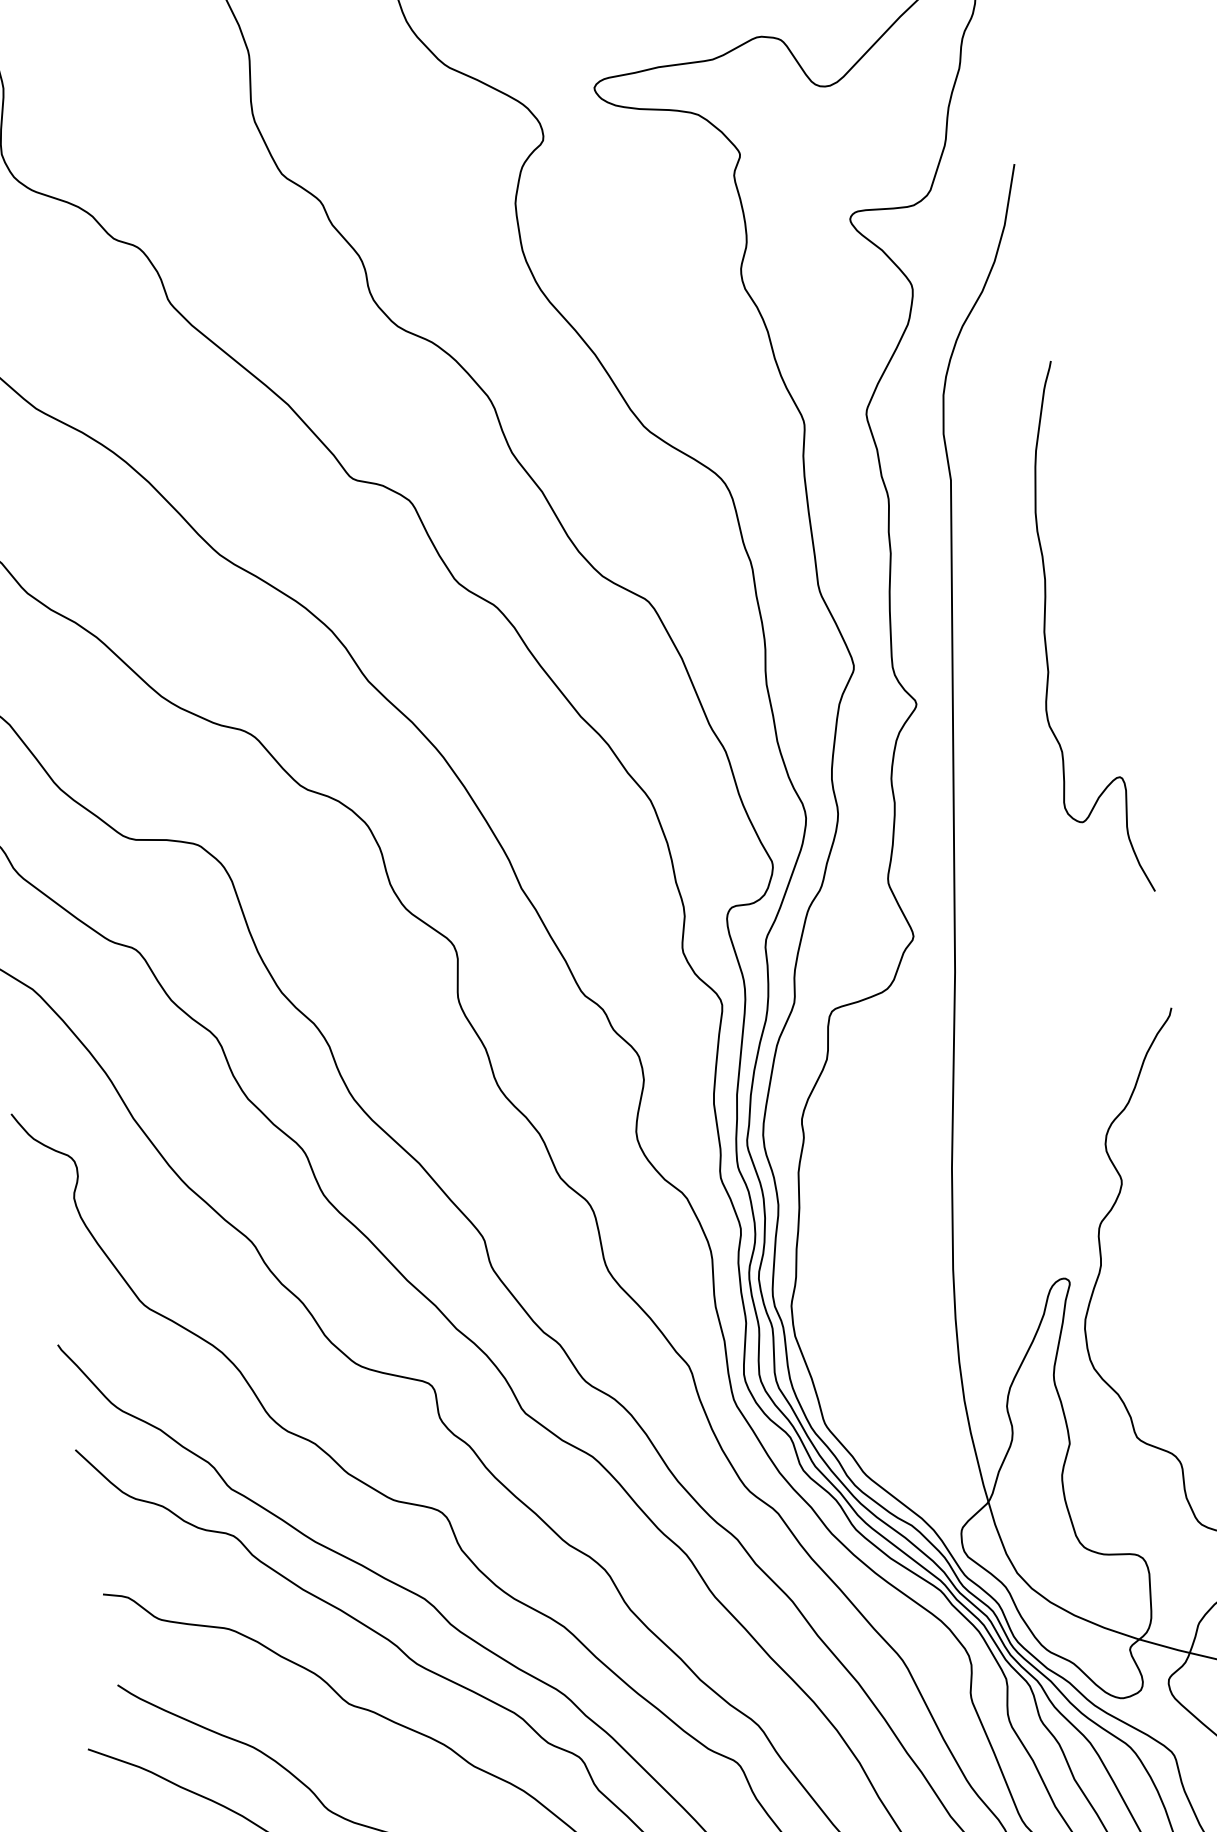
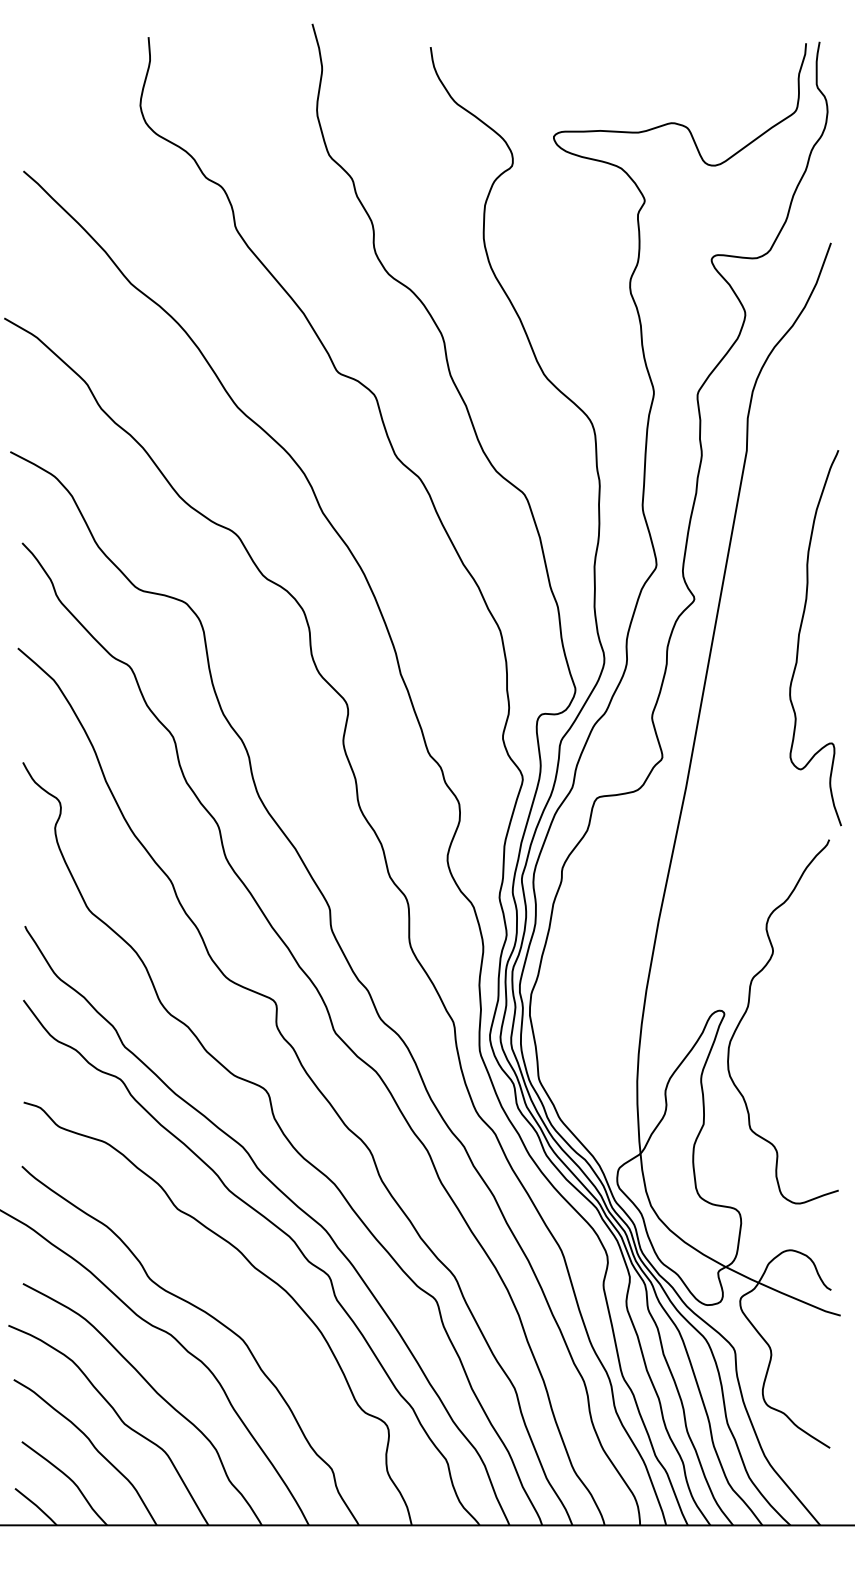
curve: (1046, 630) -> (800, 633), moved

